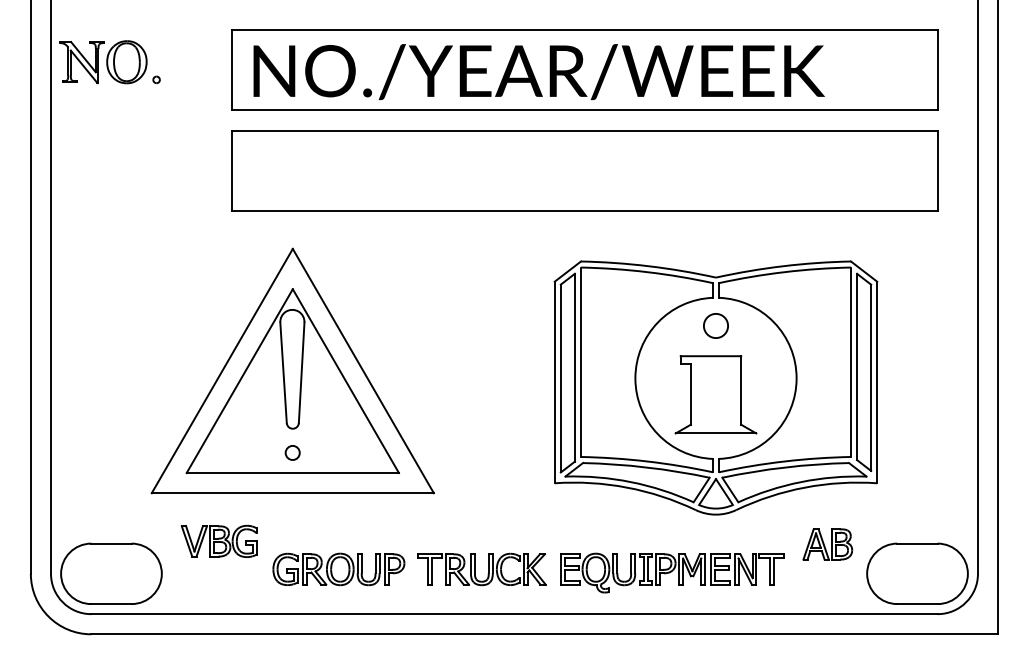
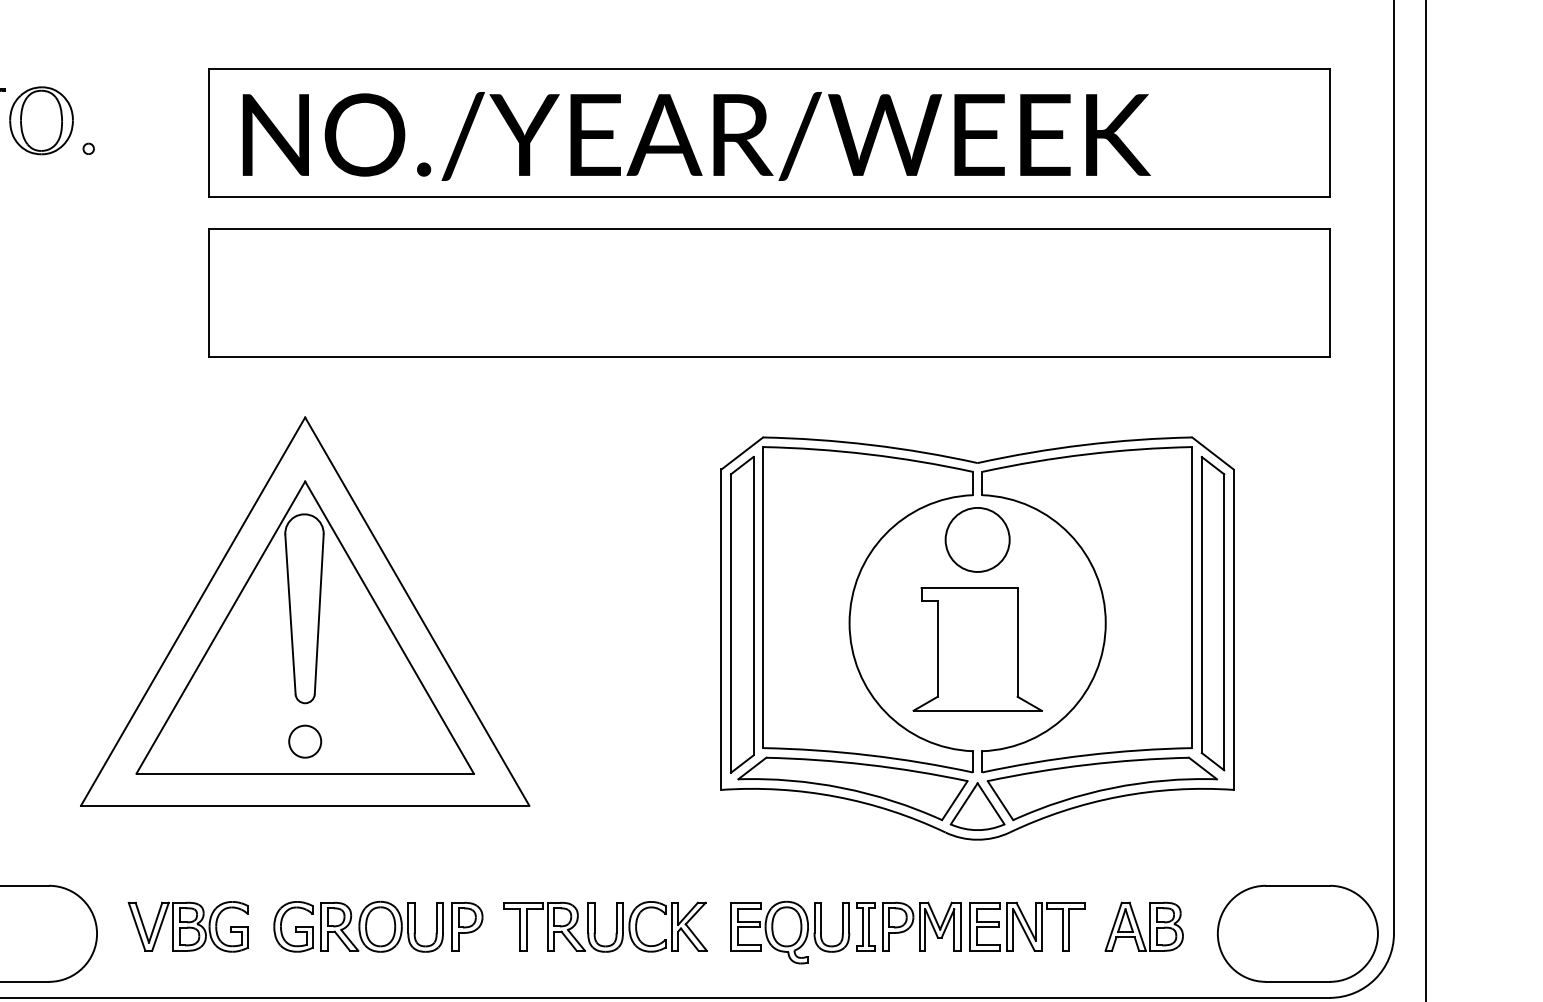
circle: (715, 325) -> (976, 539), size x1.67
circle: (292, 452) -> (304, 740), size x1.43
part: (218, 540) -> (187, 925), moved
part: (827, 544) -> (1143, 926), moved

